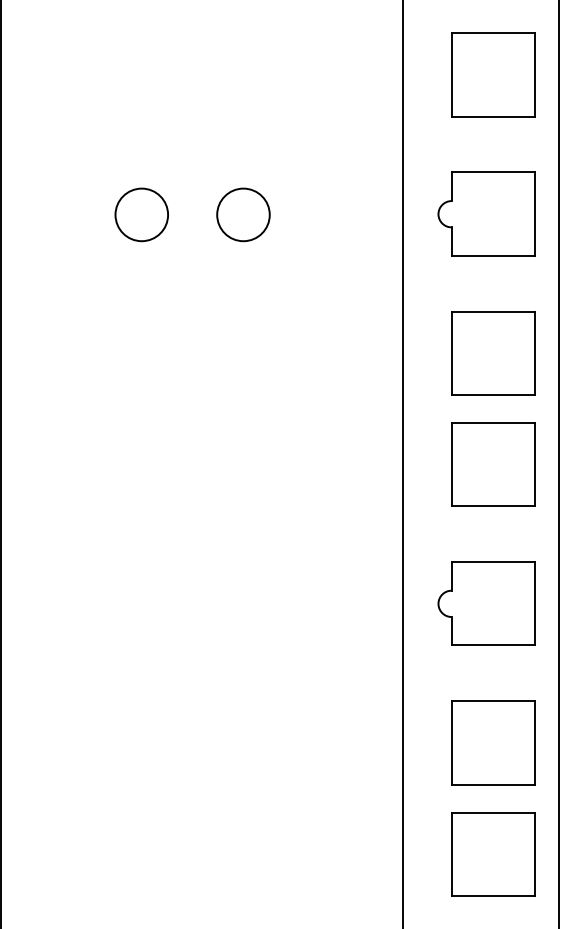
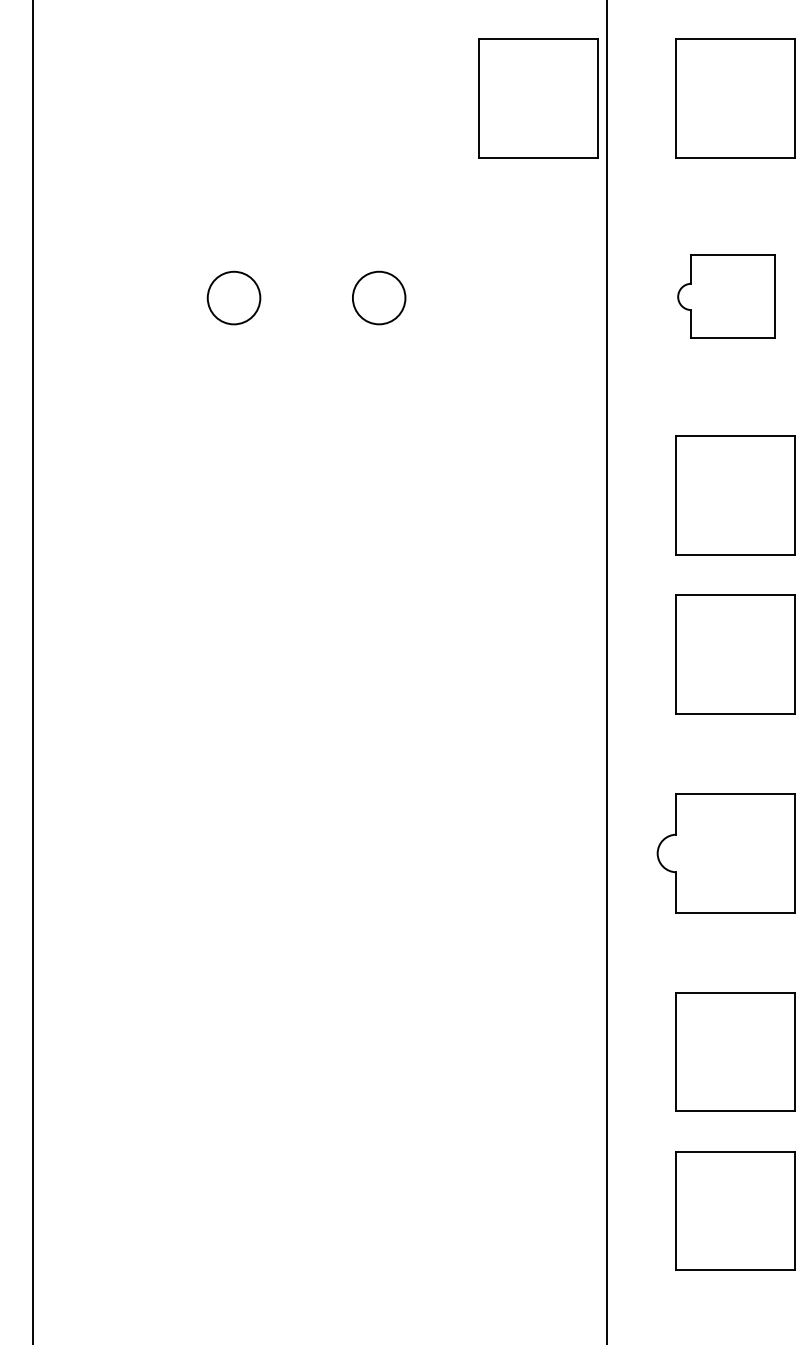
part: (355, 75) -> (538, 98), added
part: (485, 213) -> (725, 296), size x0.7
circle: (141, 214) -> (233, 297), size x0.7
circle: (242, 214) -> (378, 297), size x0.7

